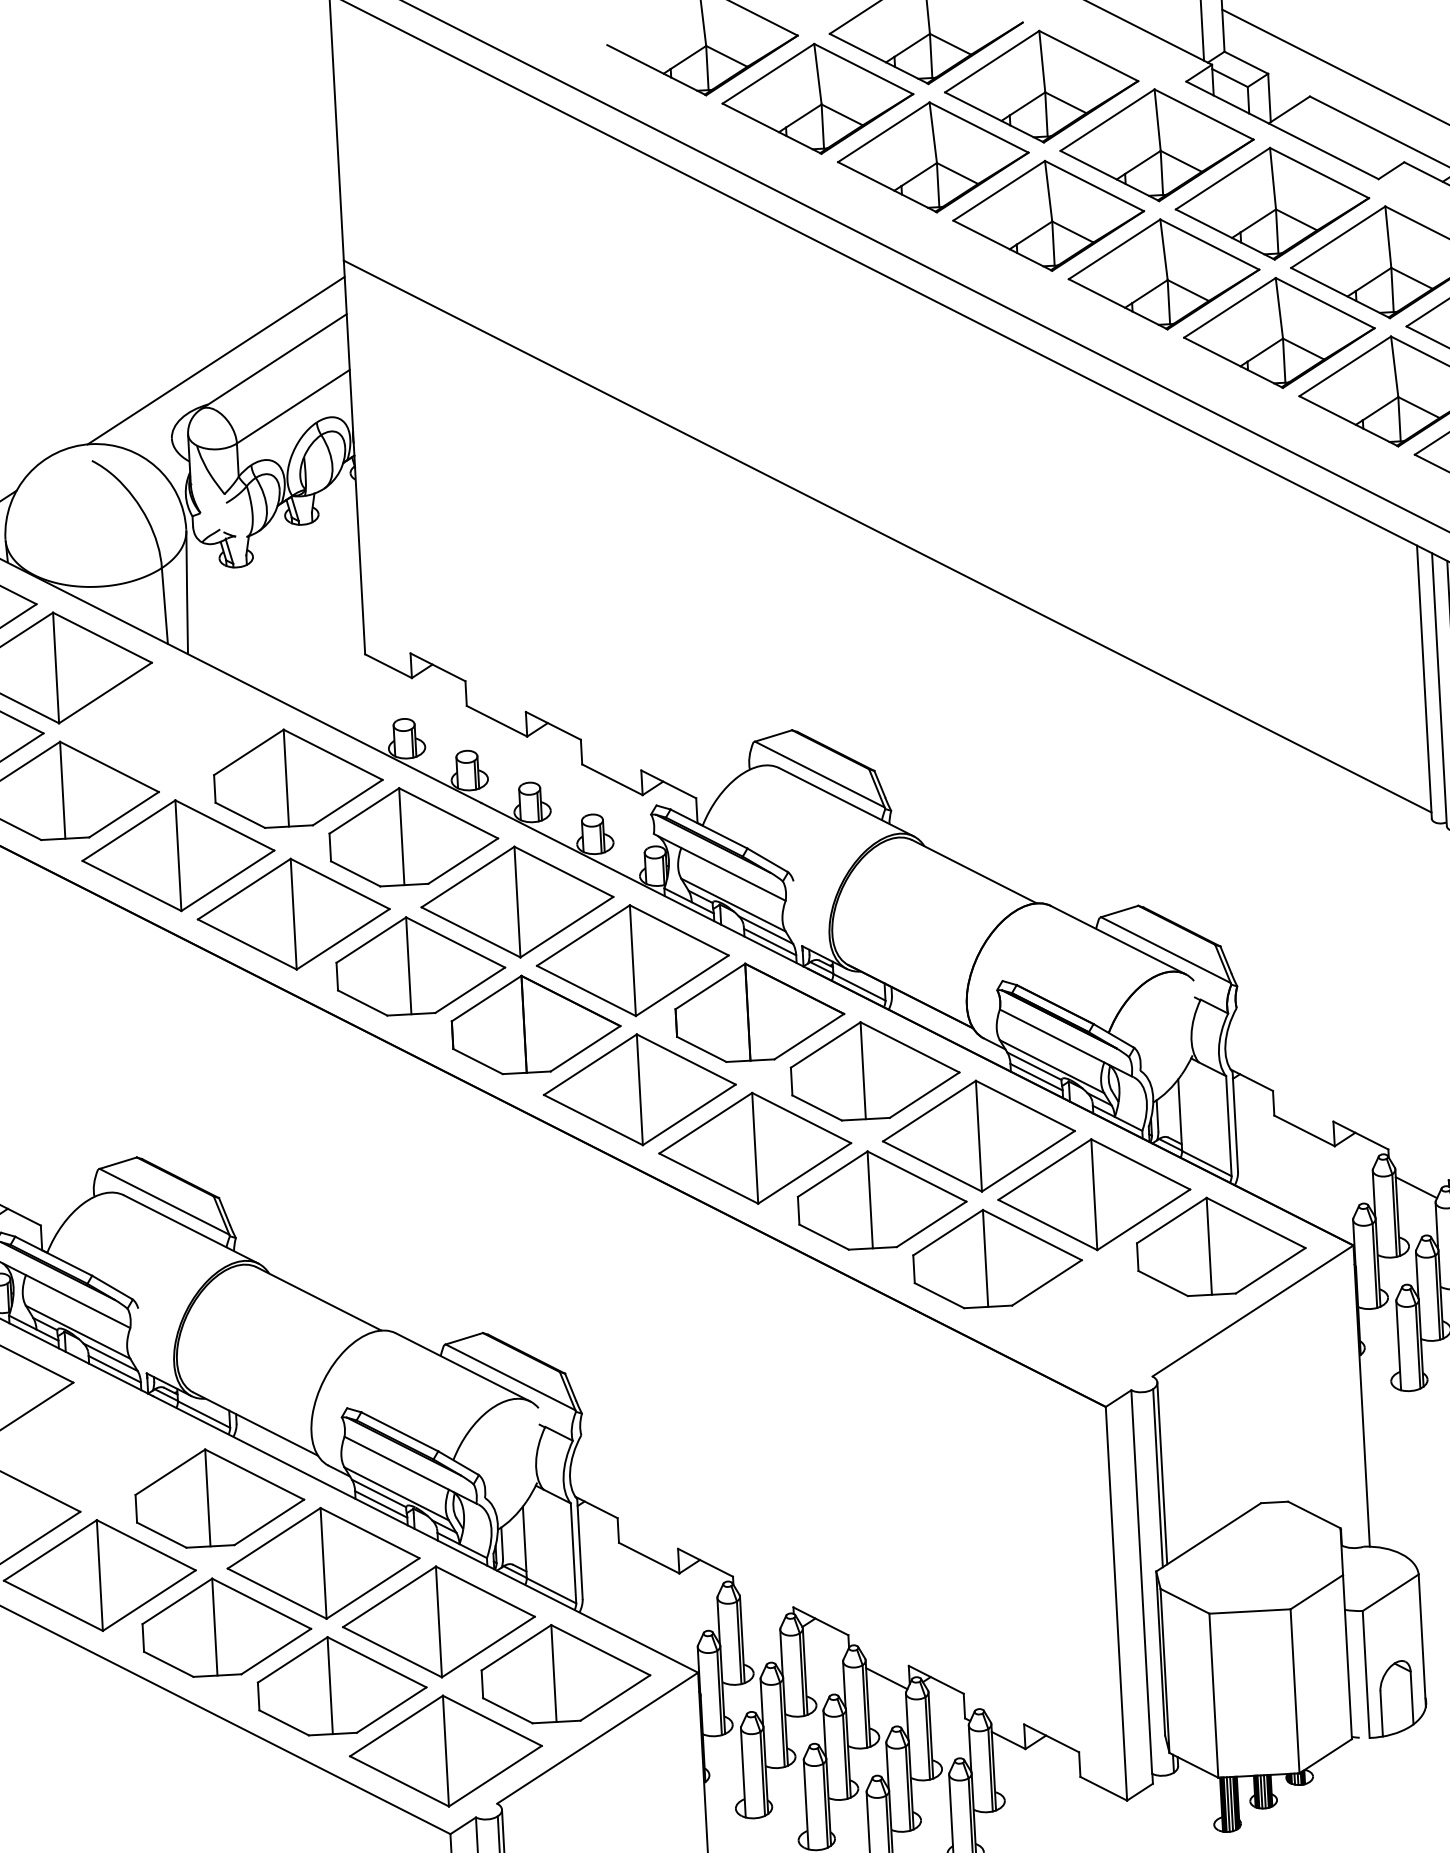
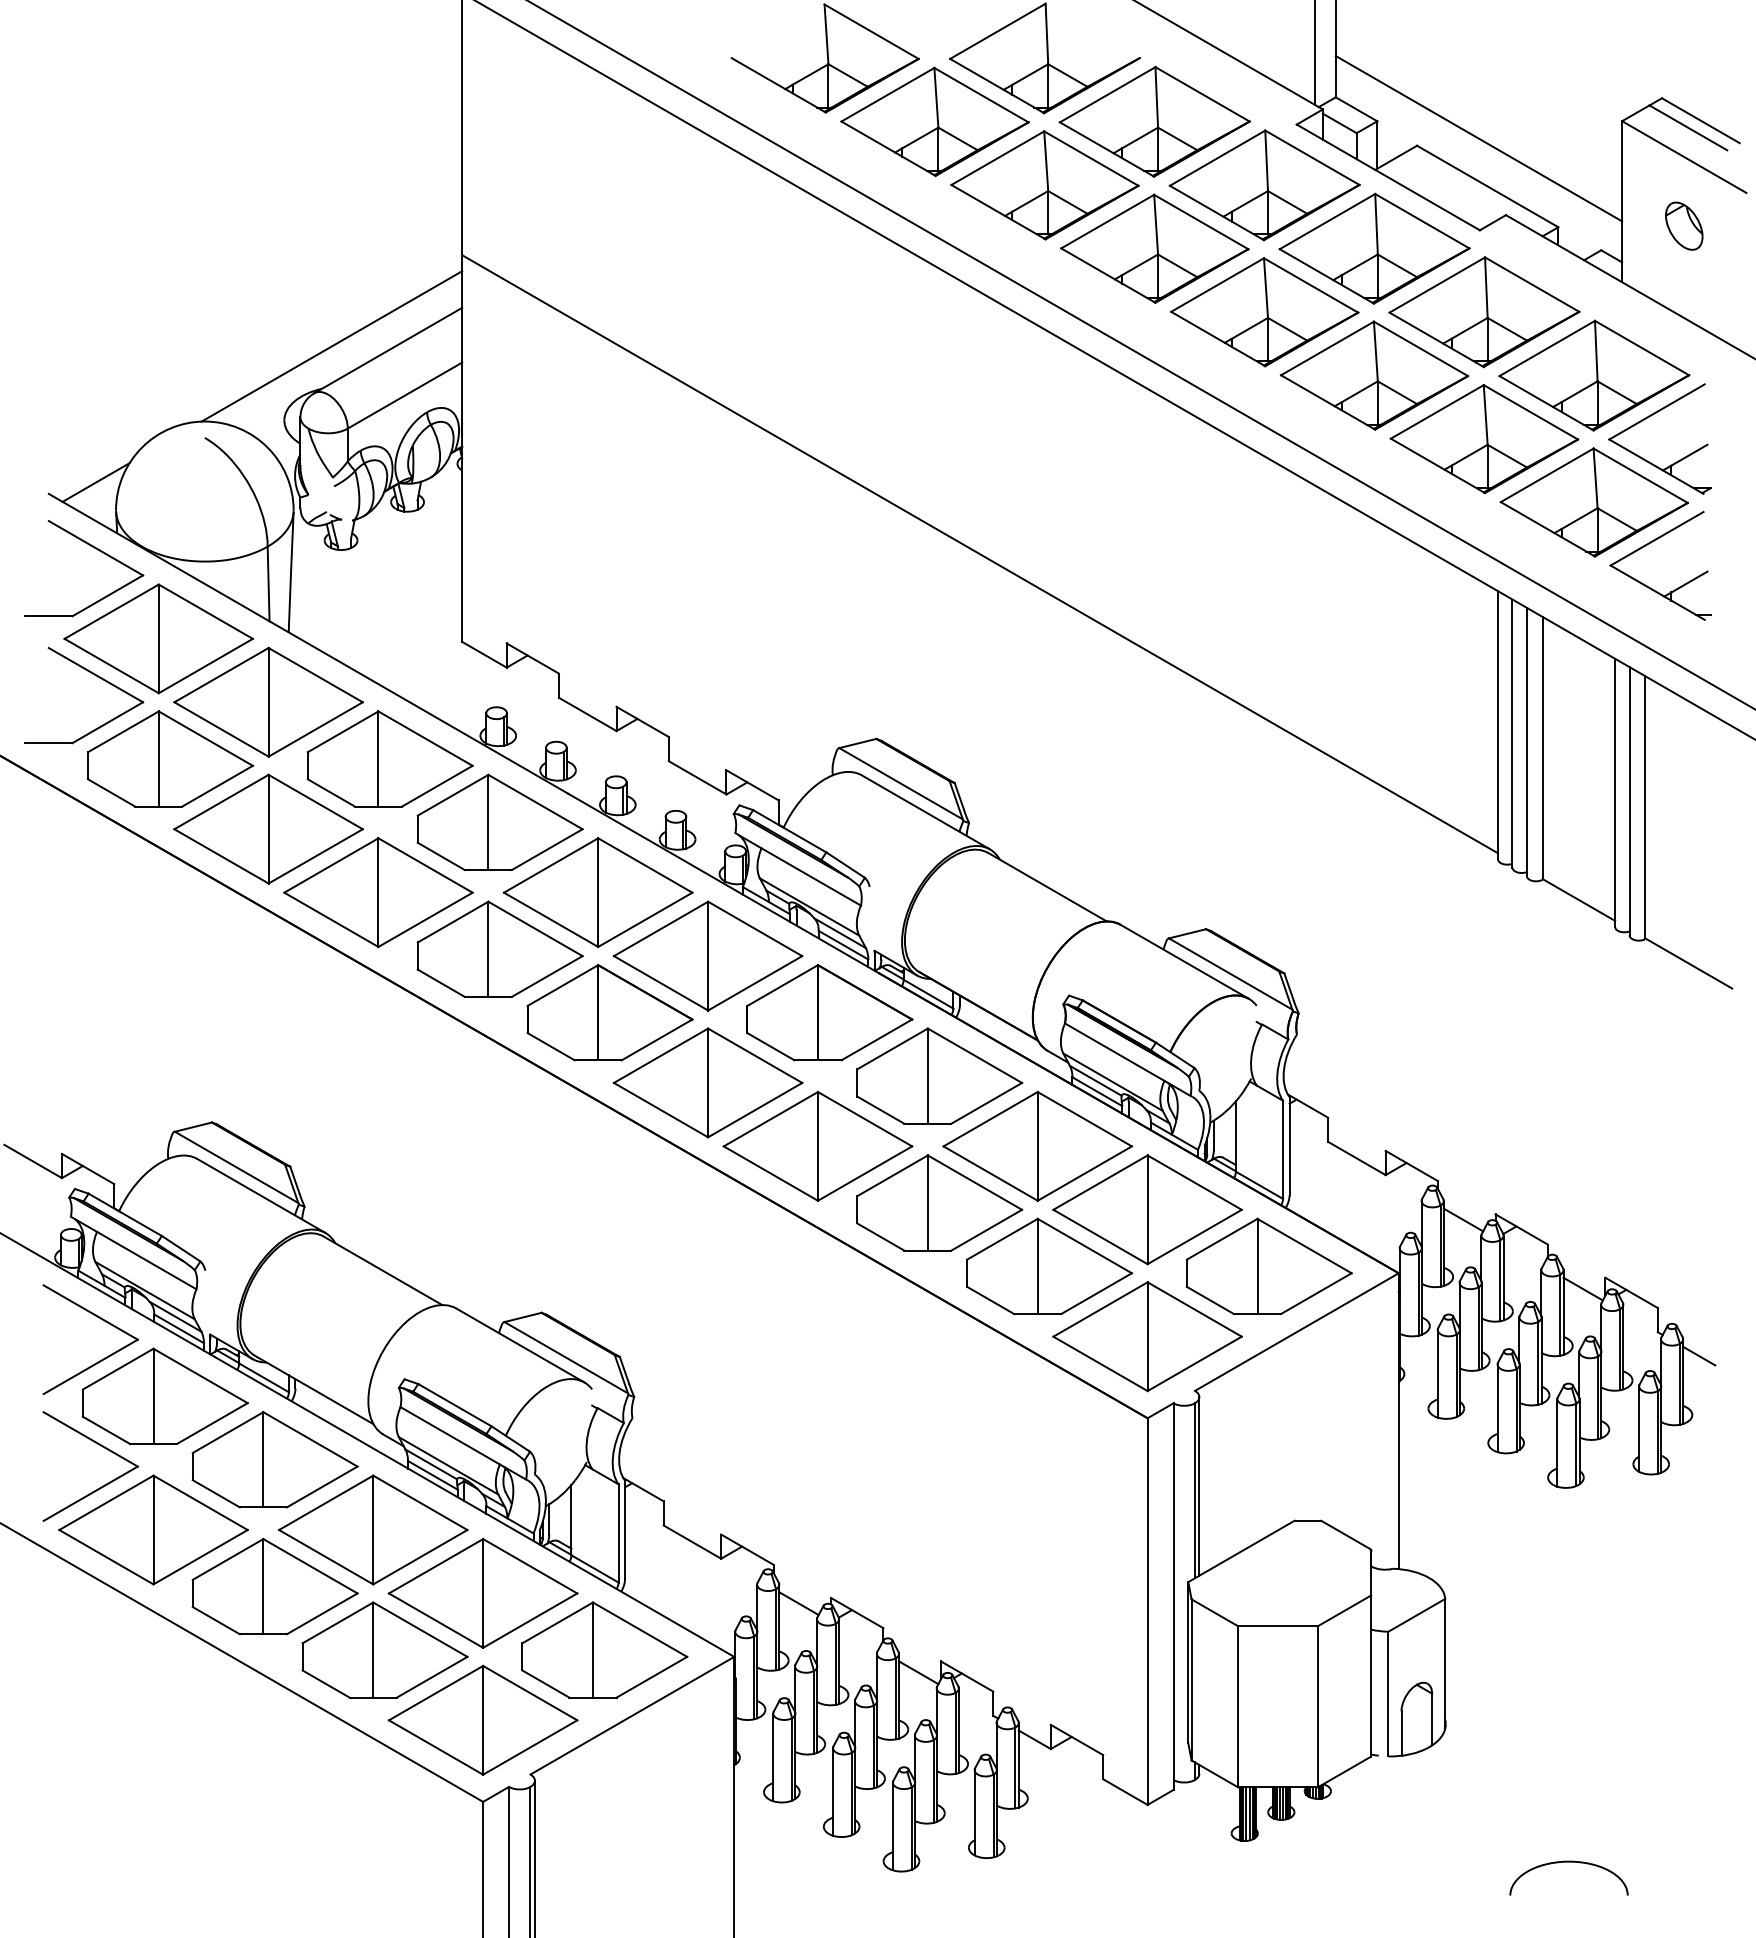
part: (171, 725) -> (268, 701), added
part: (1101, 1323) -> (1147, 1336), added
part: (103, 1437) -> (164, 1395), added
line: (760, 1614) -> (798, 1603), added

